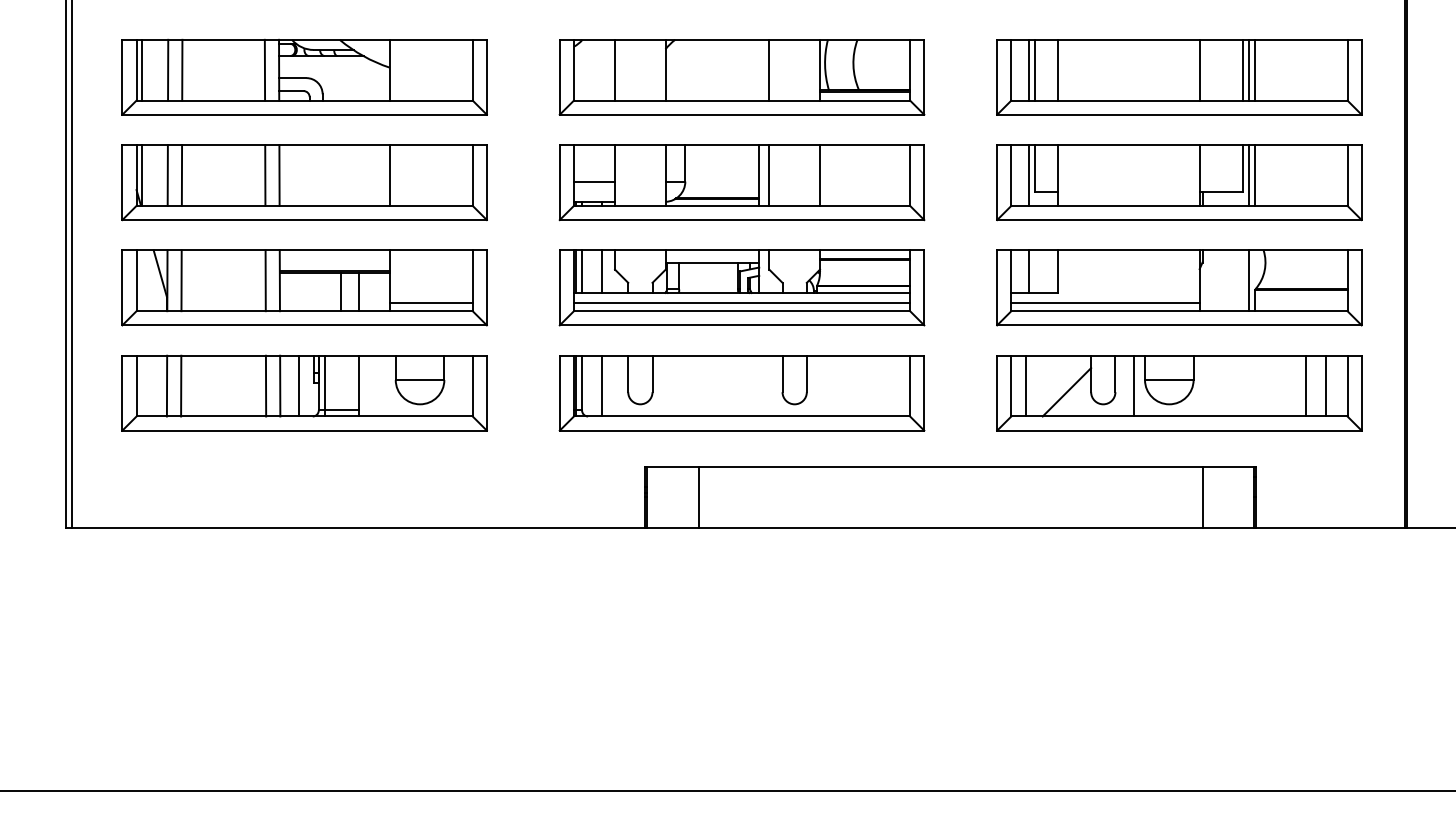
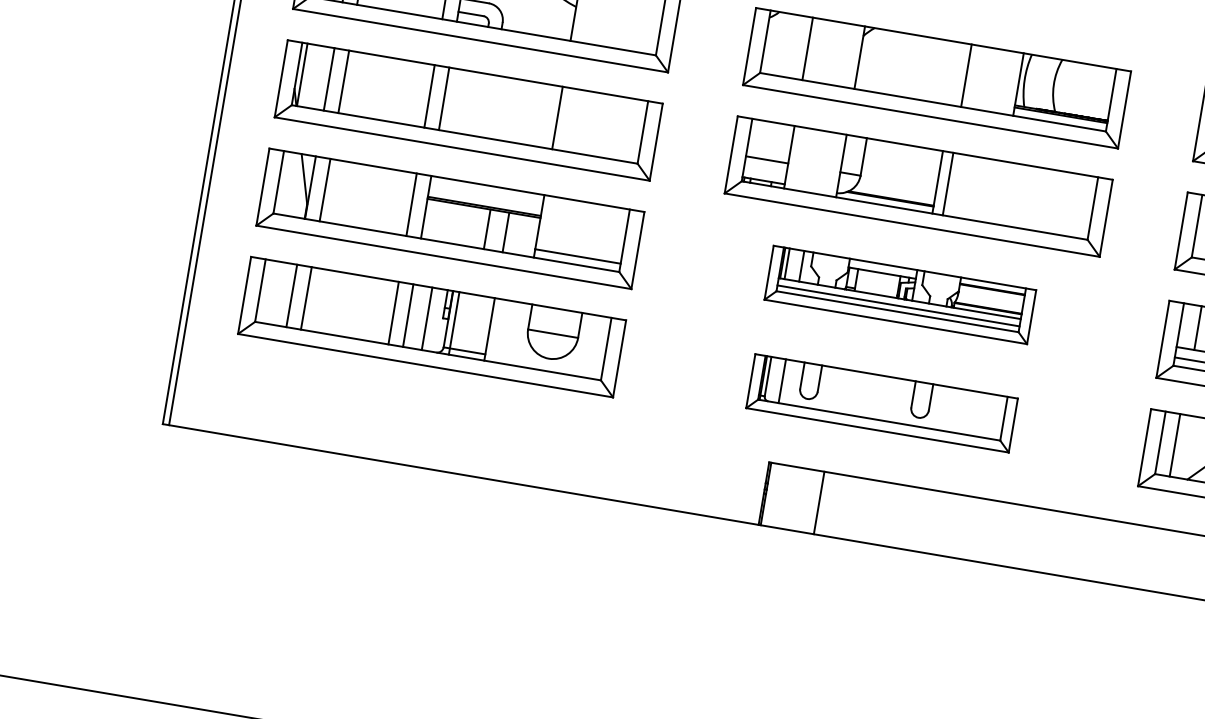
line: (820, 175) -> (1000, 192), removed
part: (741, 287) -> (899, 294), size x0.7
part: (741, 393) -> (881, 403), size x0.7

